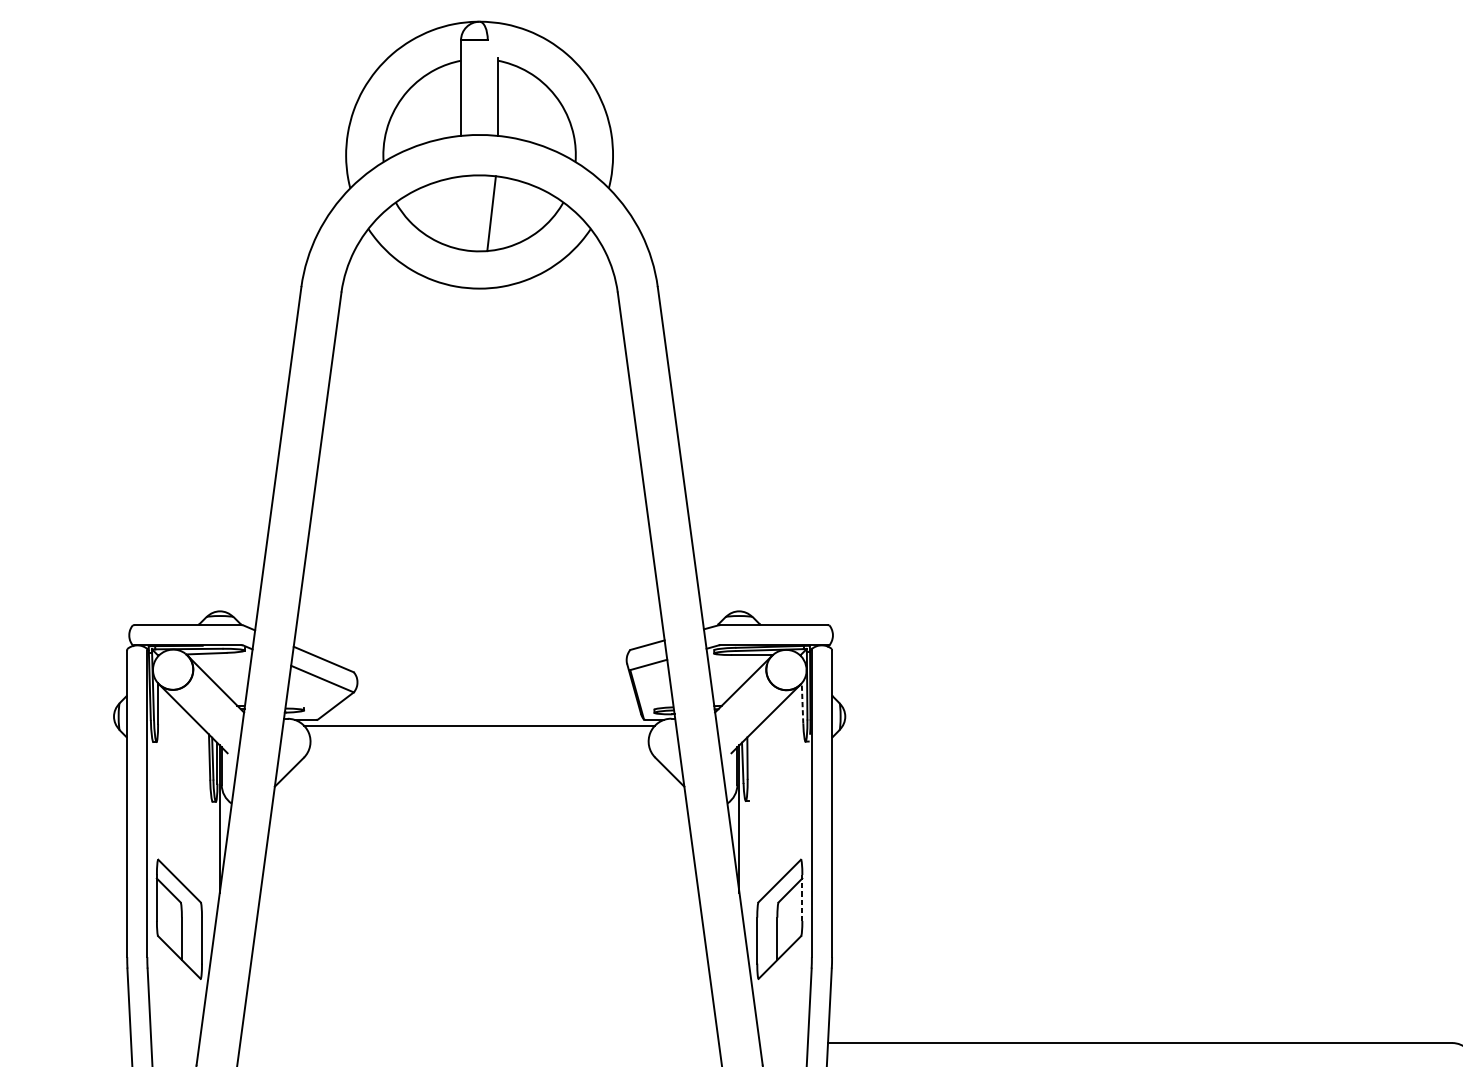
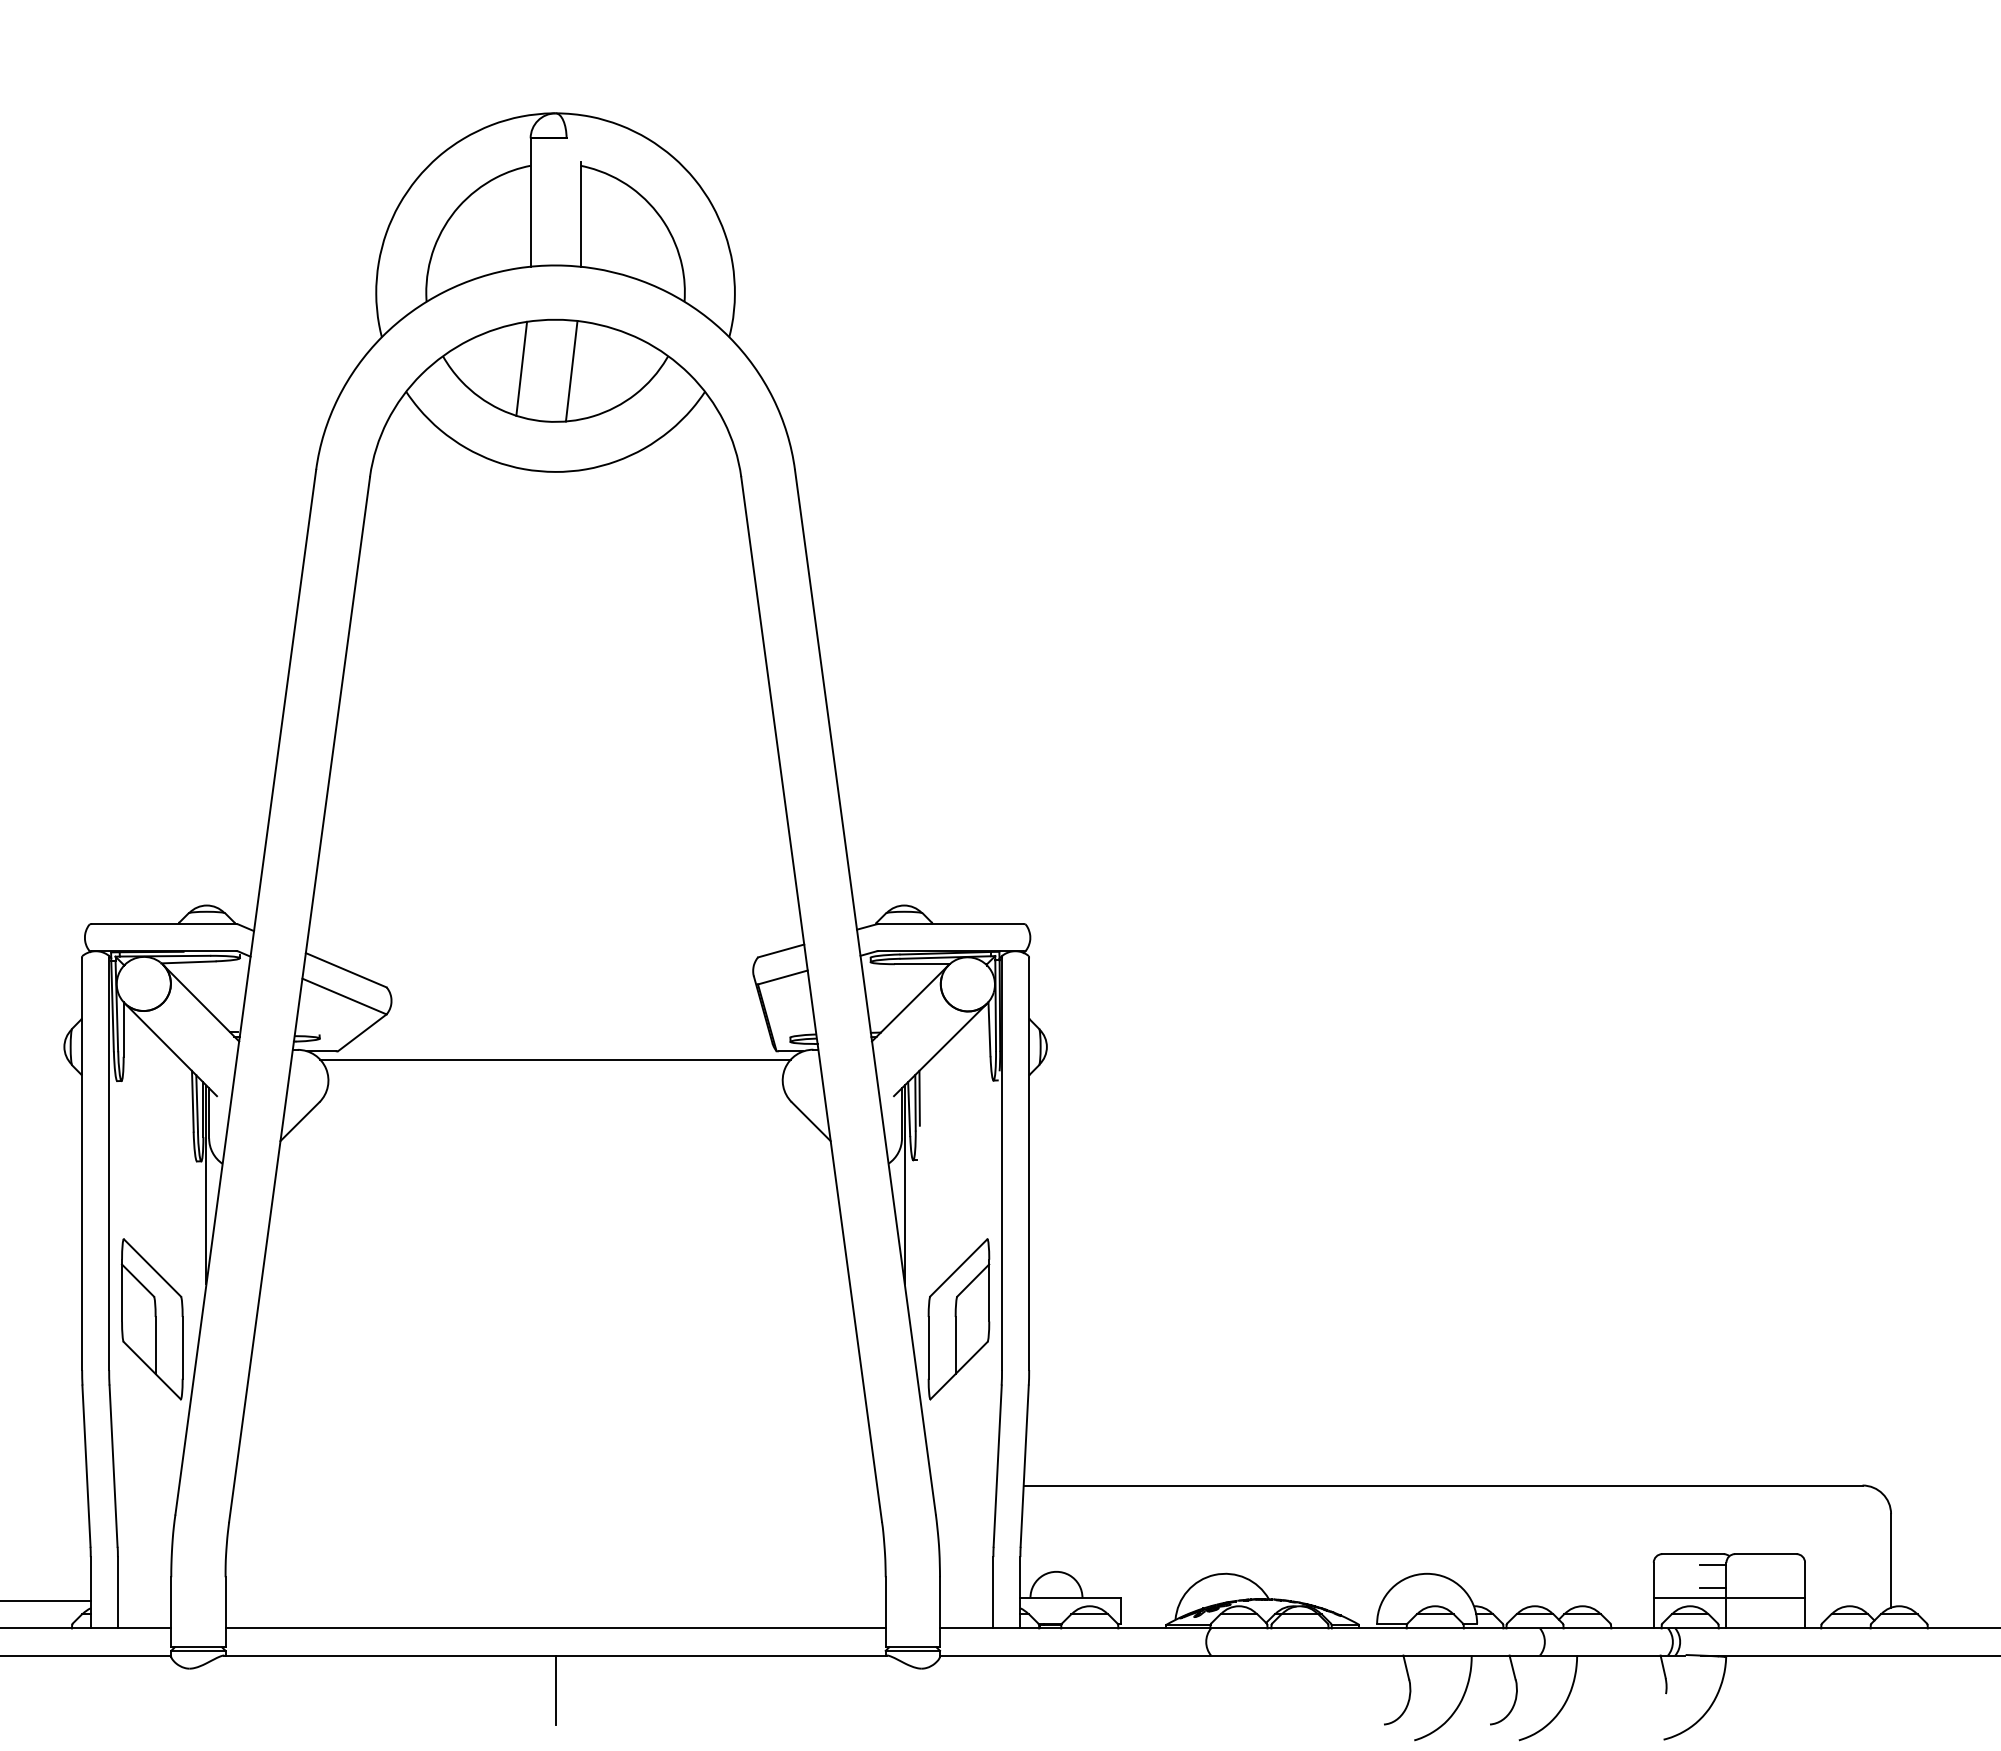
line: (454, 211) -> (521, 368), added
line: (802, 702) -> (989, 1028), dashed -> solid
line: (750, 754) -> (919, 1097), added
line: (802, 897) -> (989, 1290), dashed -> solid

